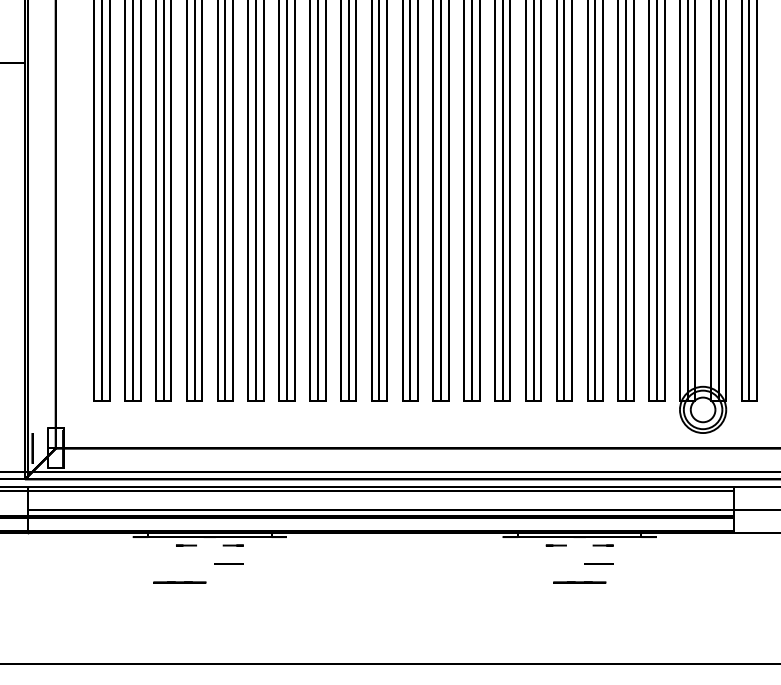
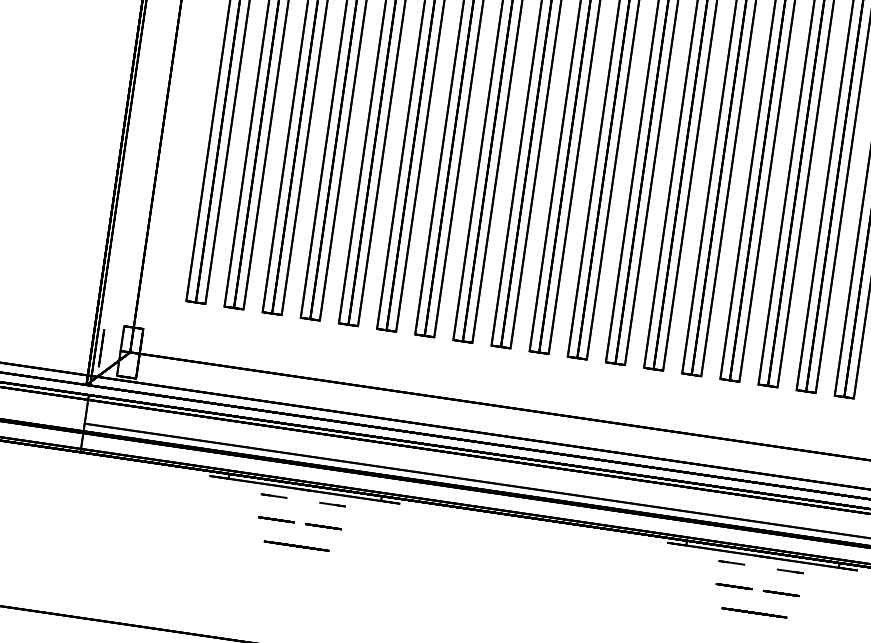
line: (190, 563) -> (276, 519), added
line: (560, 563) -> (733, 585), added
line: (179, 582) -> (296, 546), moved

